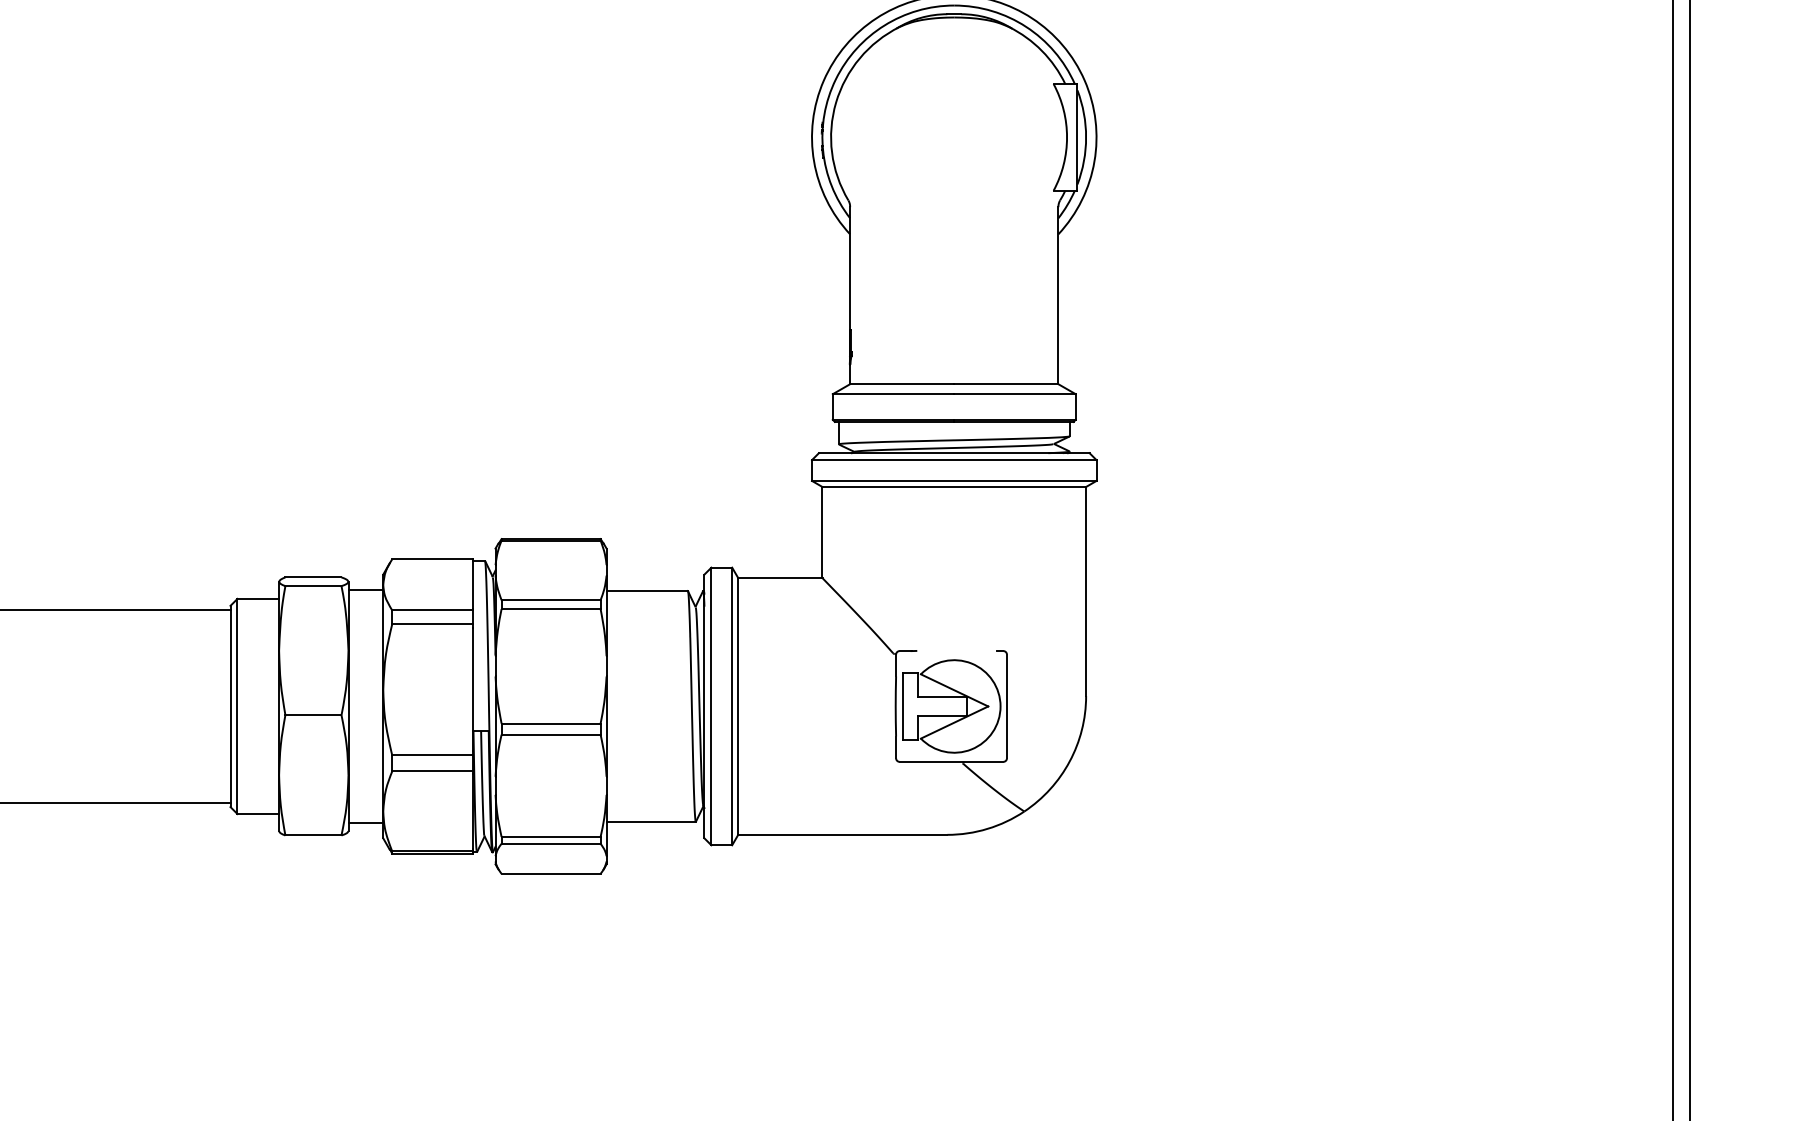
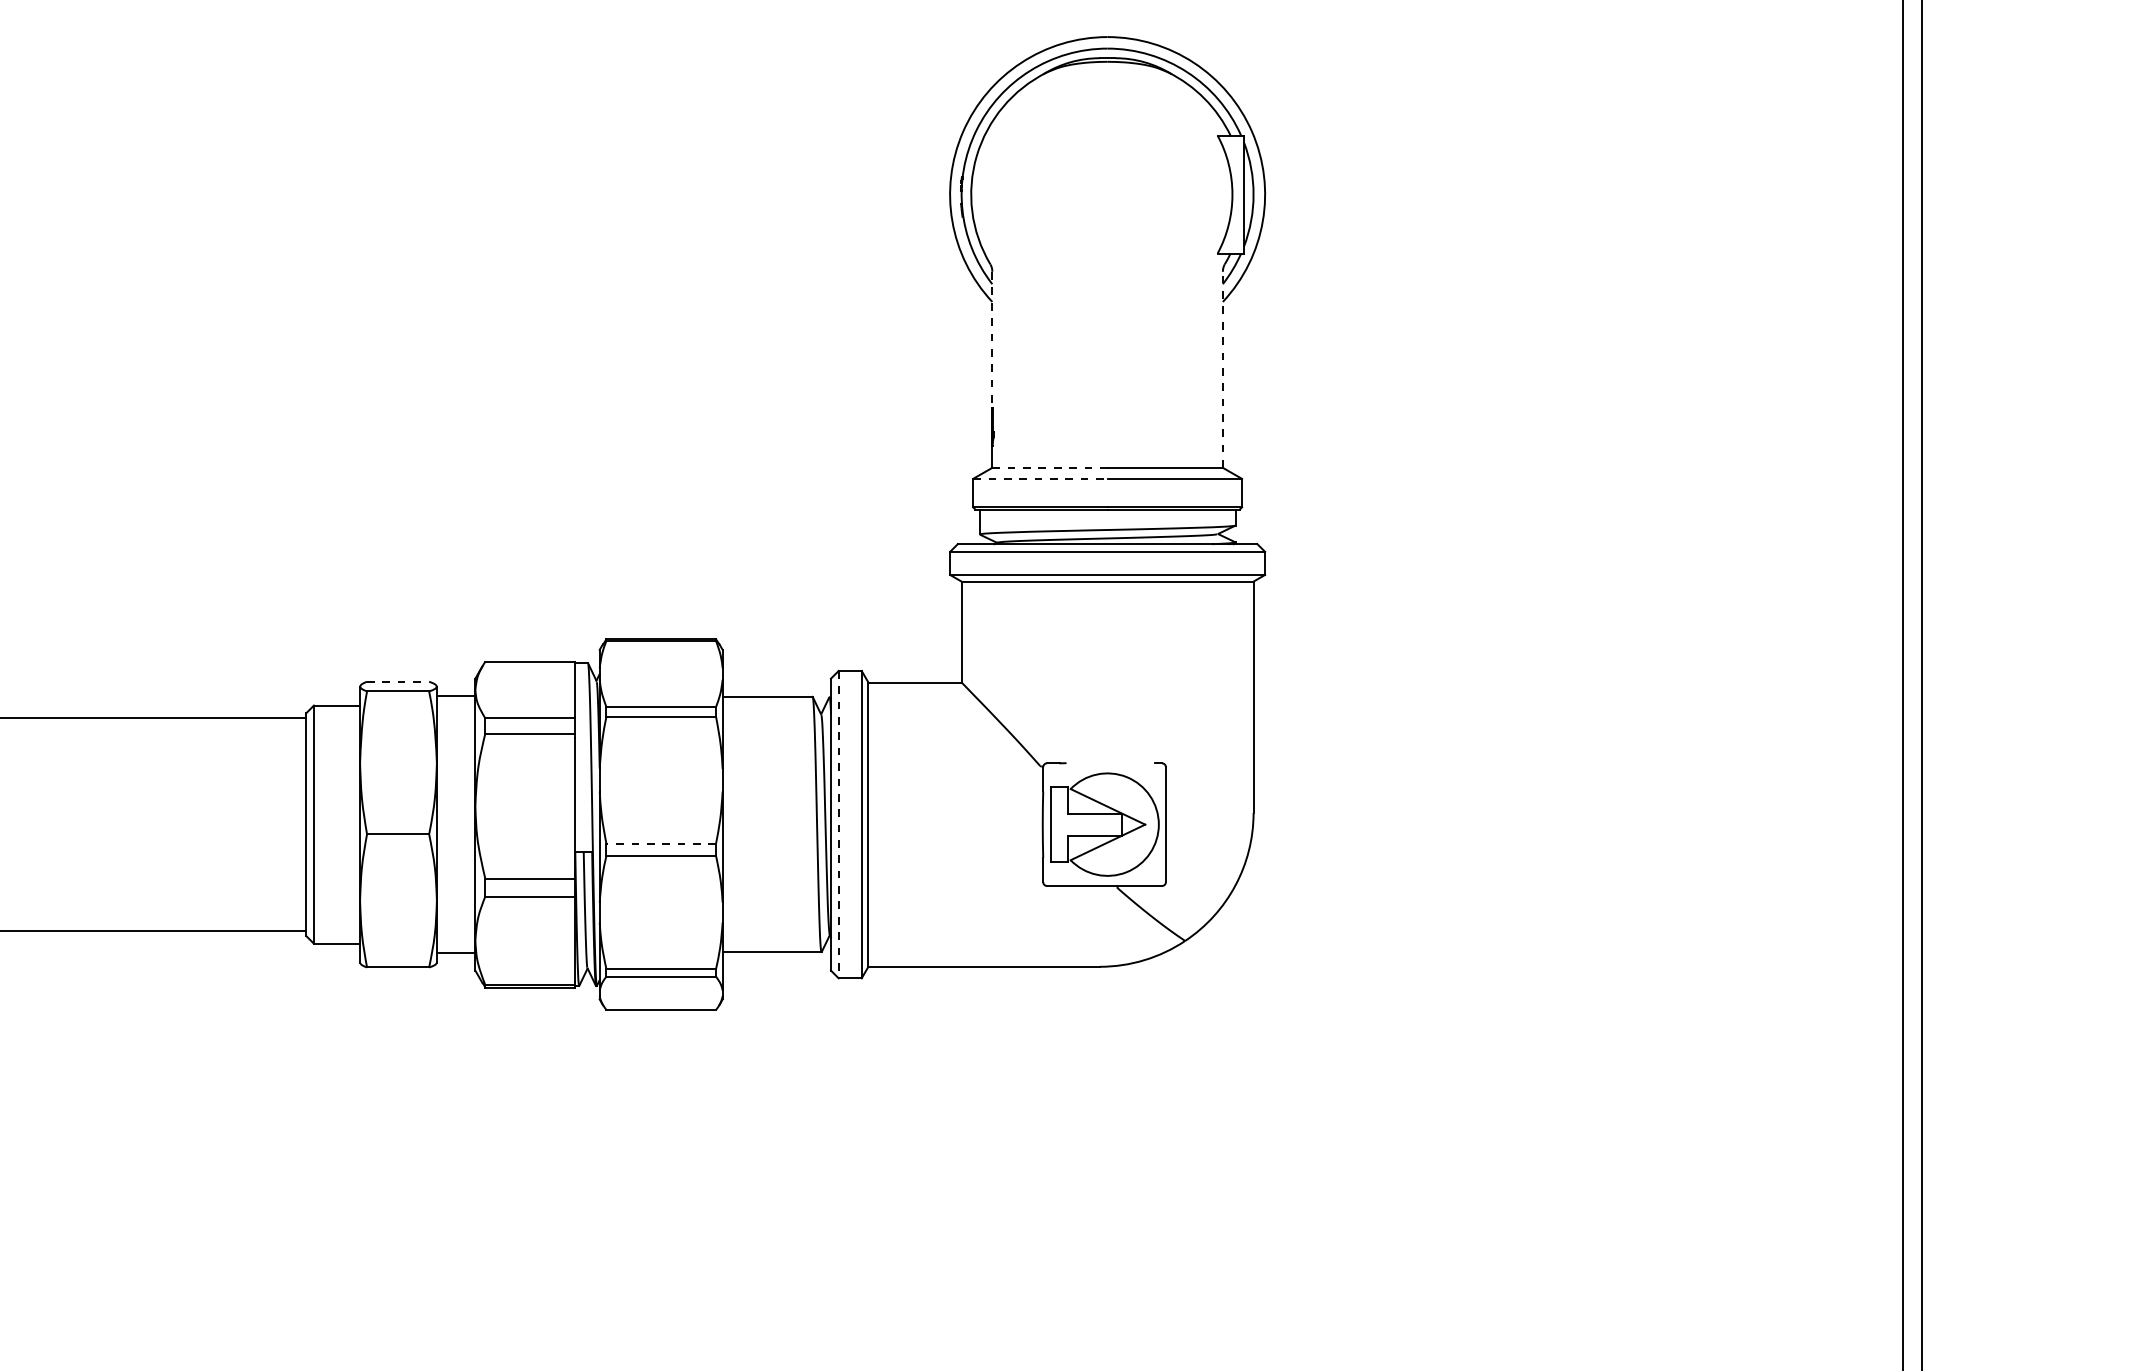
line: (850, 268) -> (992, 339), solid -> dashed
line: (1058, 295) -> (1222, 369), solid -> dashed
line: (901, 383) -> (1049, 467), solid -> dashed
line: (893, 393) -> (1040, 478), solid -> dashed
line: (313, 577) -> (398, 681), solid -> dashed
line: (711, 706) -> (838, 824), solid -> dashed
line: (551, 723) -> (661, 843), solid -> dashed

